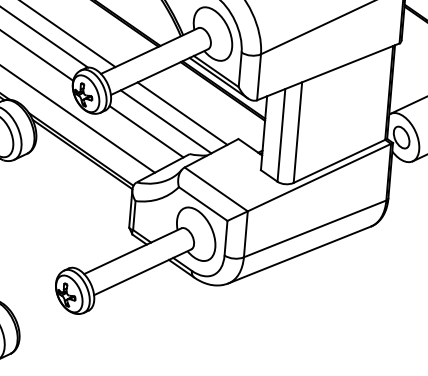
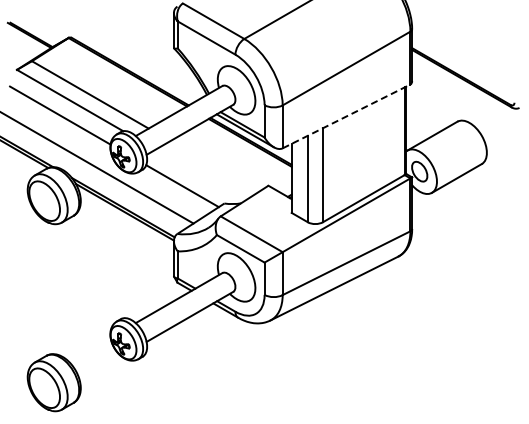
line: (329, 72) -> (347, 116), solid -> dashed
line: (182, 113) -> (214, 166), removed
line: (165, 121) -> (199, 175), removed

